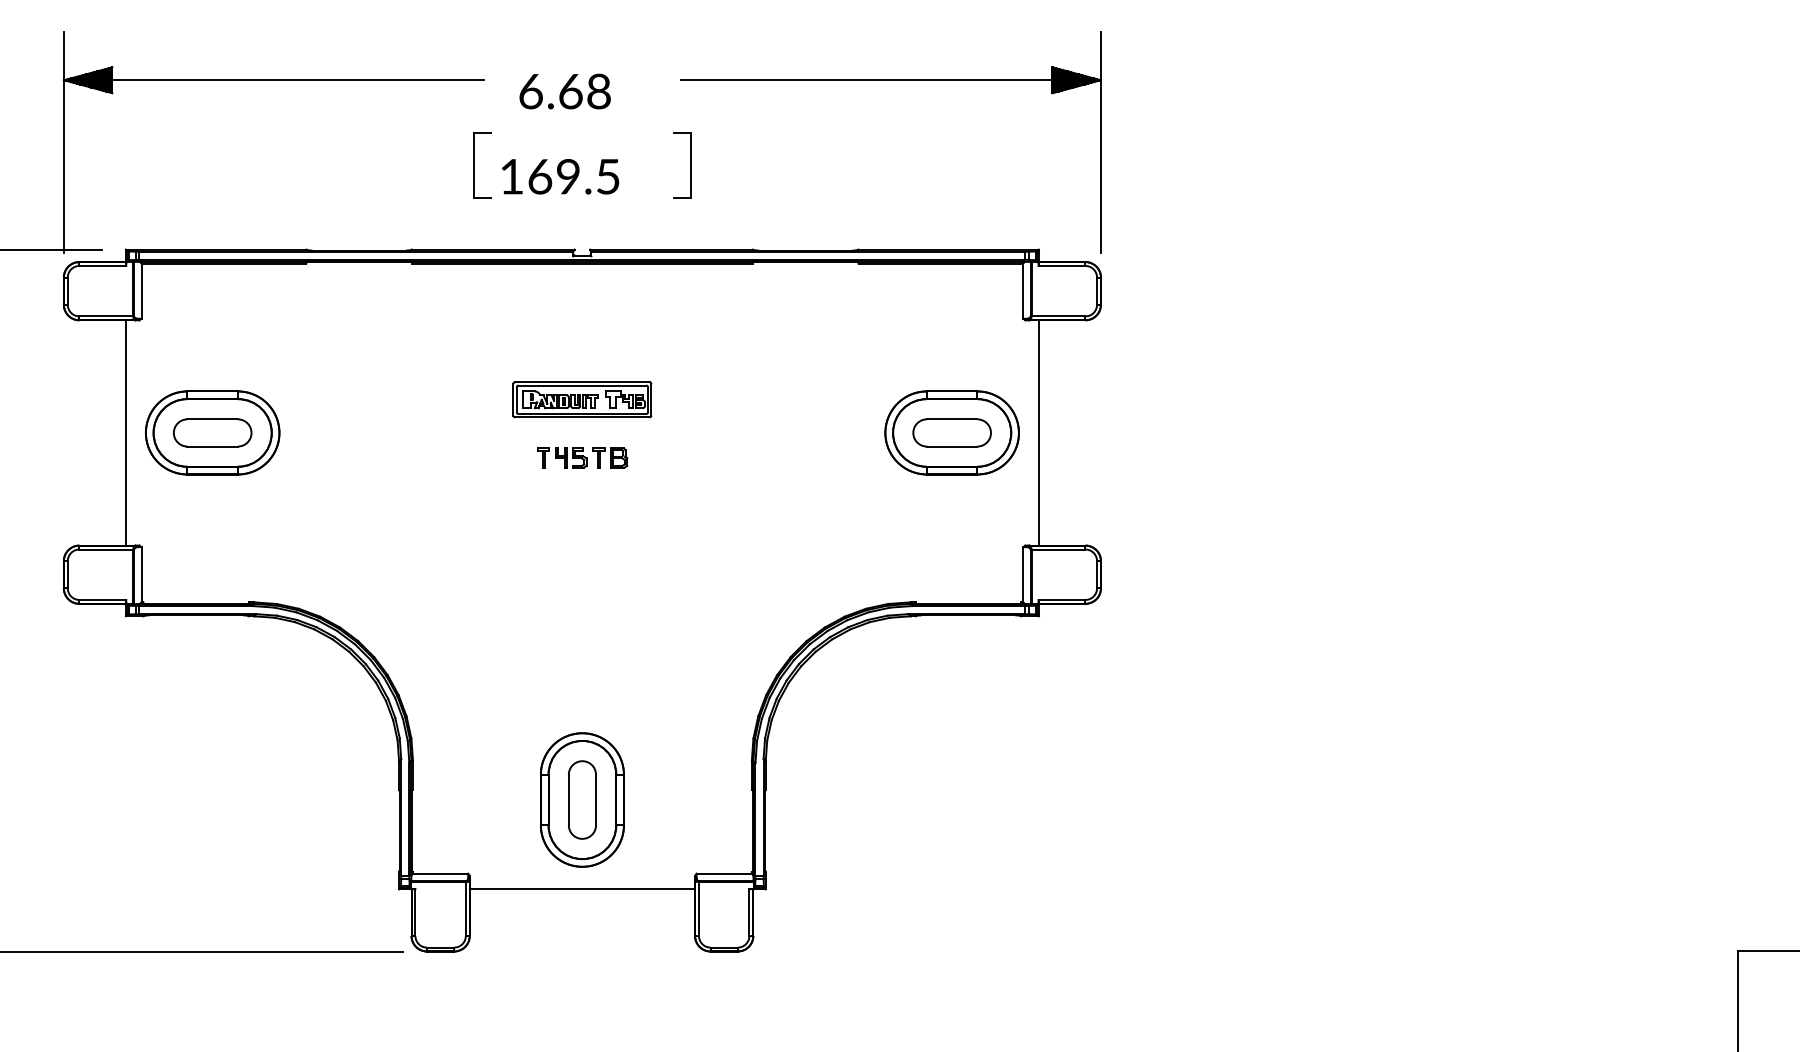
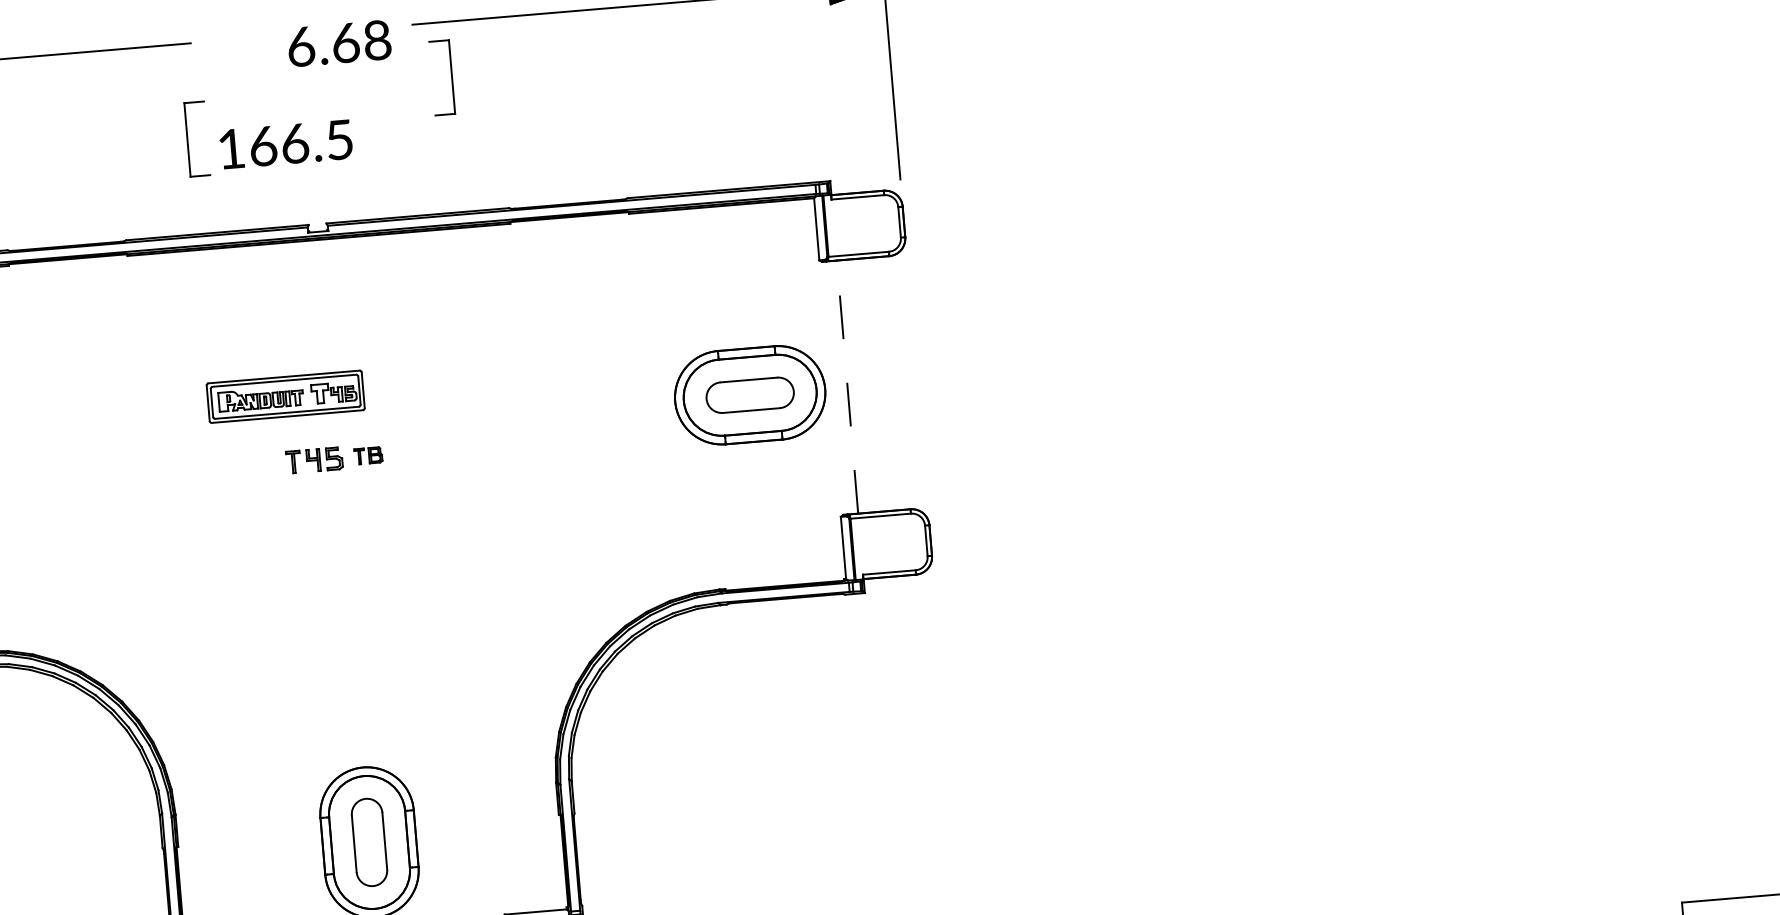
text: (564, 91) -> (338, 43), moved
part: (690, 165) -> (451, 77), moved
text: (568, 176) -> (295, 143), 169.5 -> 166.5
part: (582, 399) -> (285, 396), moved
line: (1038, 432) -> (847, 386), solid -> dashed
part: (610, 457) -> (368, 455), size x0.7

